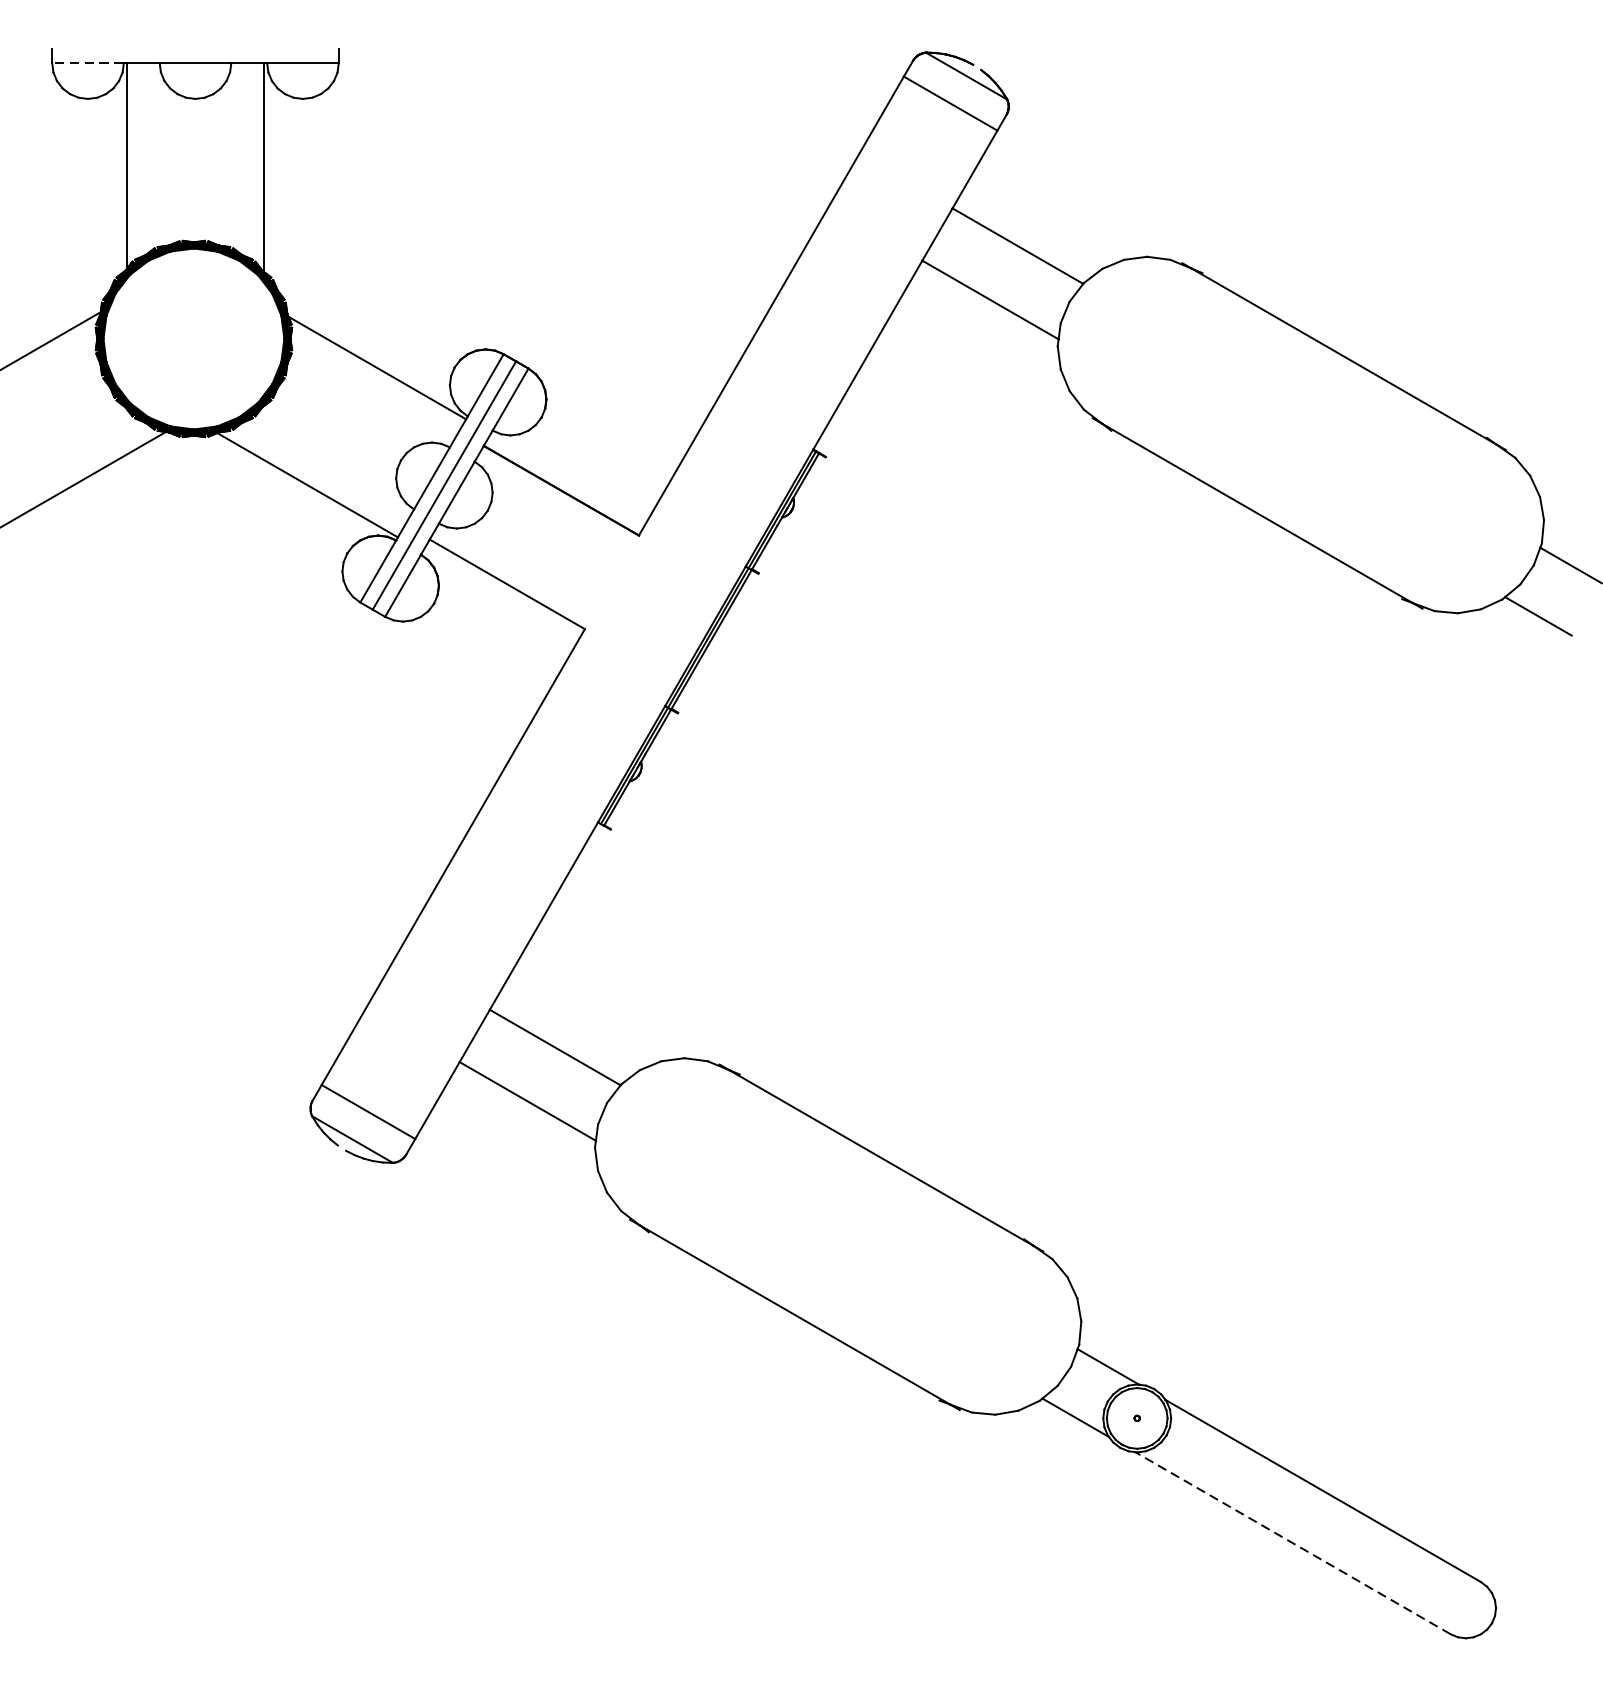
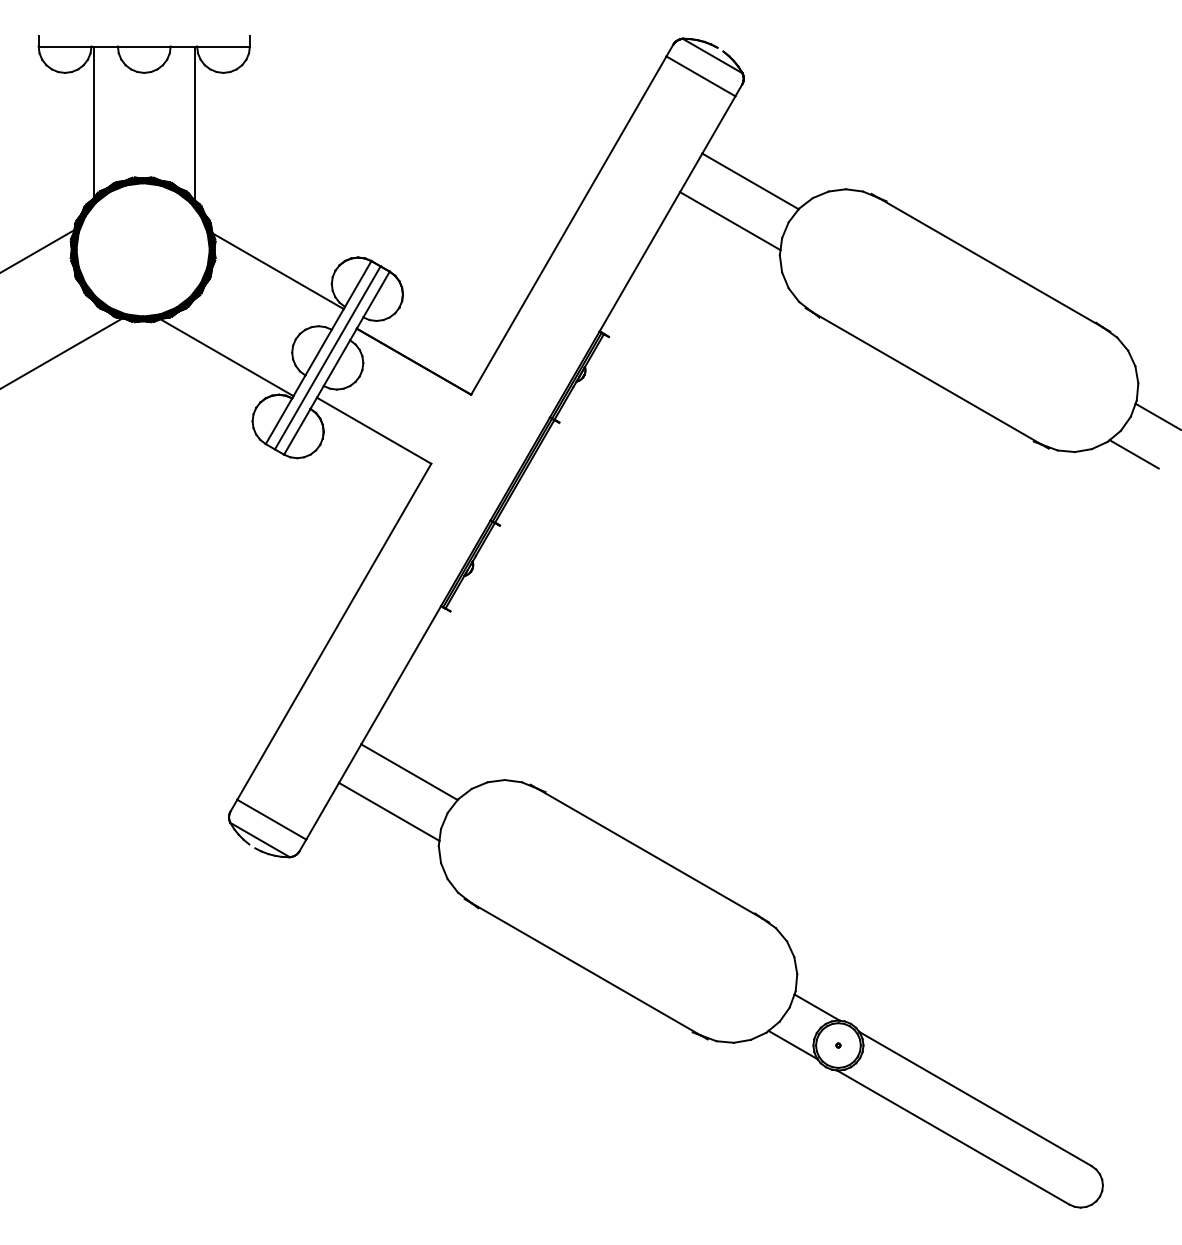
line: (87, 63) -> (64, 46), dashed -> solid
line: (1291, 1543) -> (952, 1137), dashed -> solid

